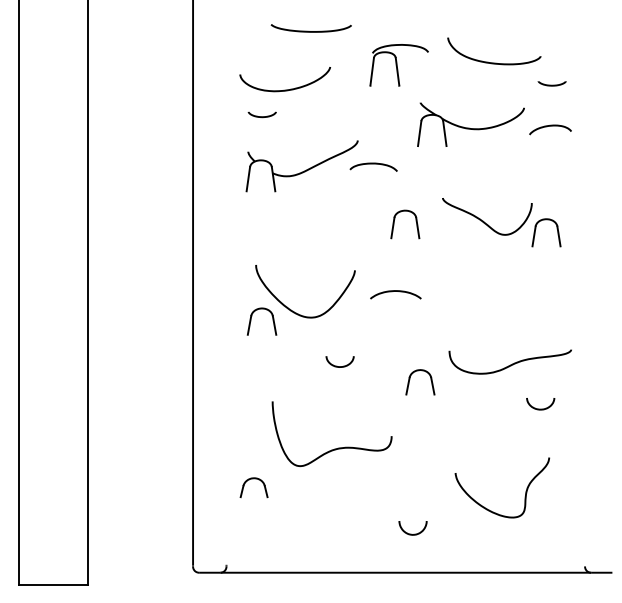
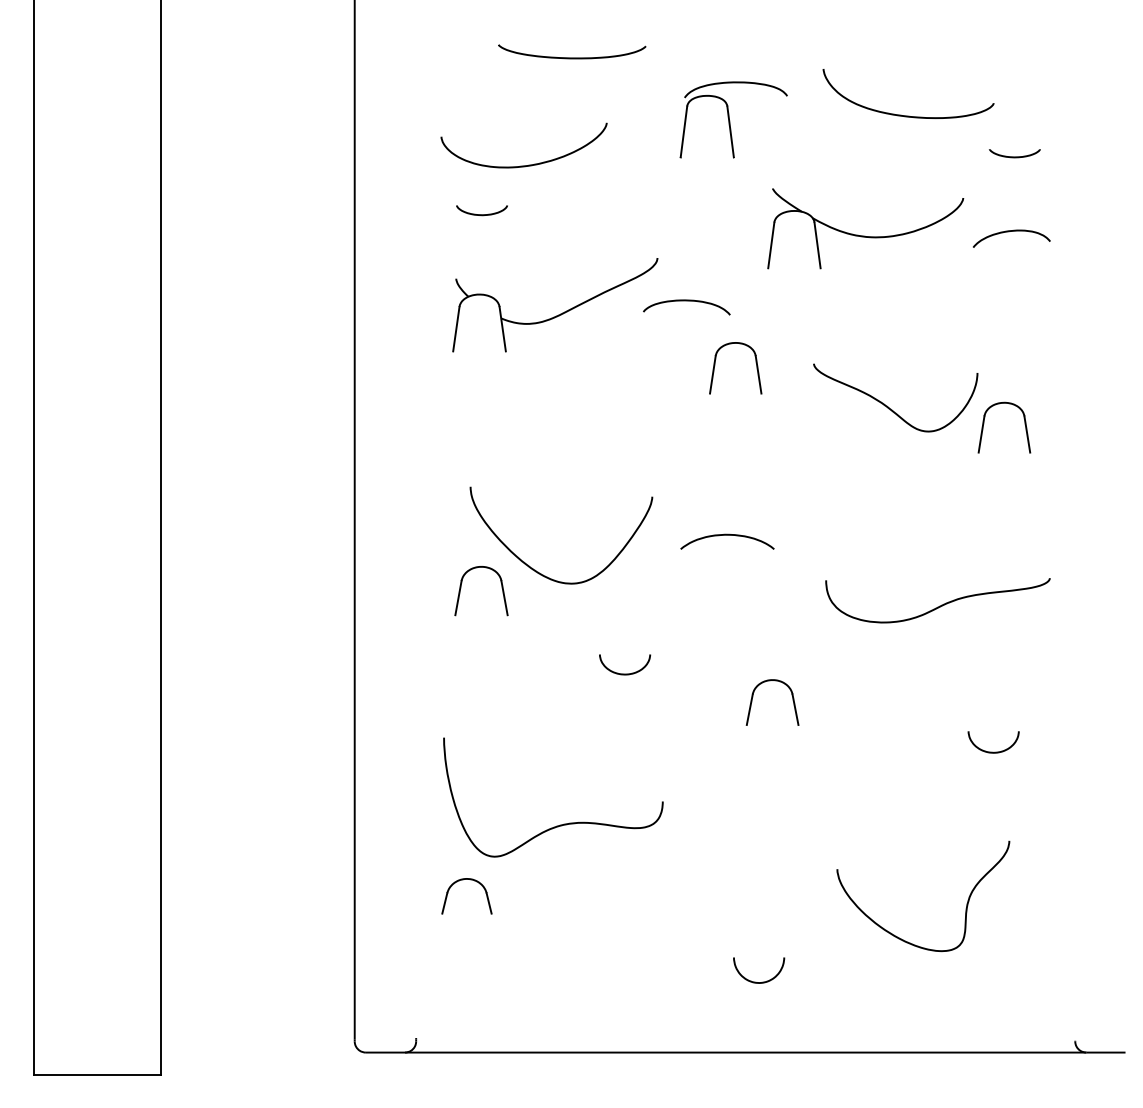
part: (415, 221) -> (754, 362), moved
curve: (510, 364) -> (938, 605), moved
curve: (334, 448) -> (557, 824), moved

